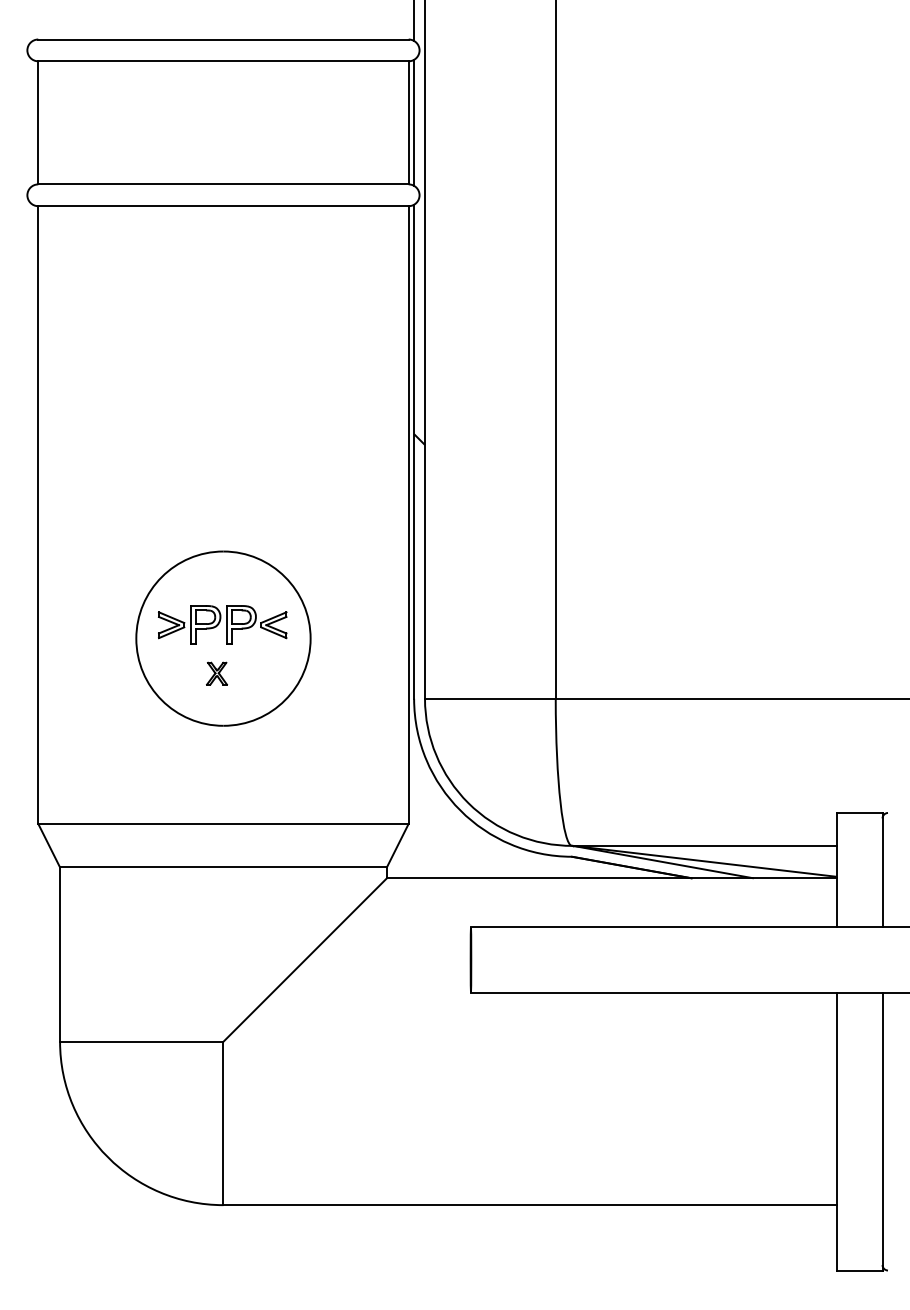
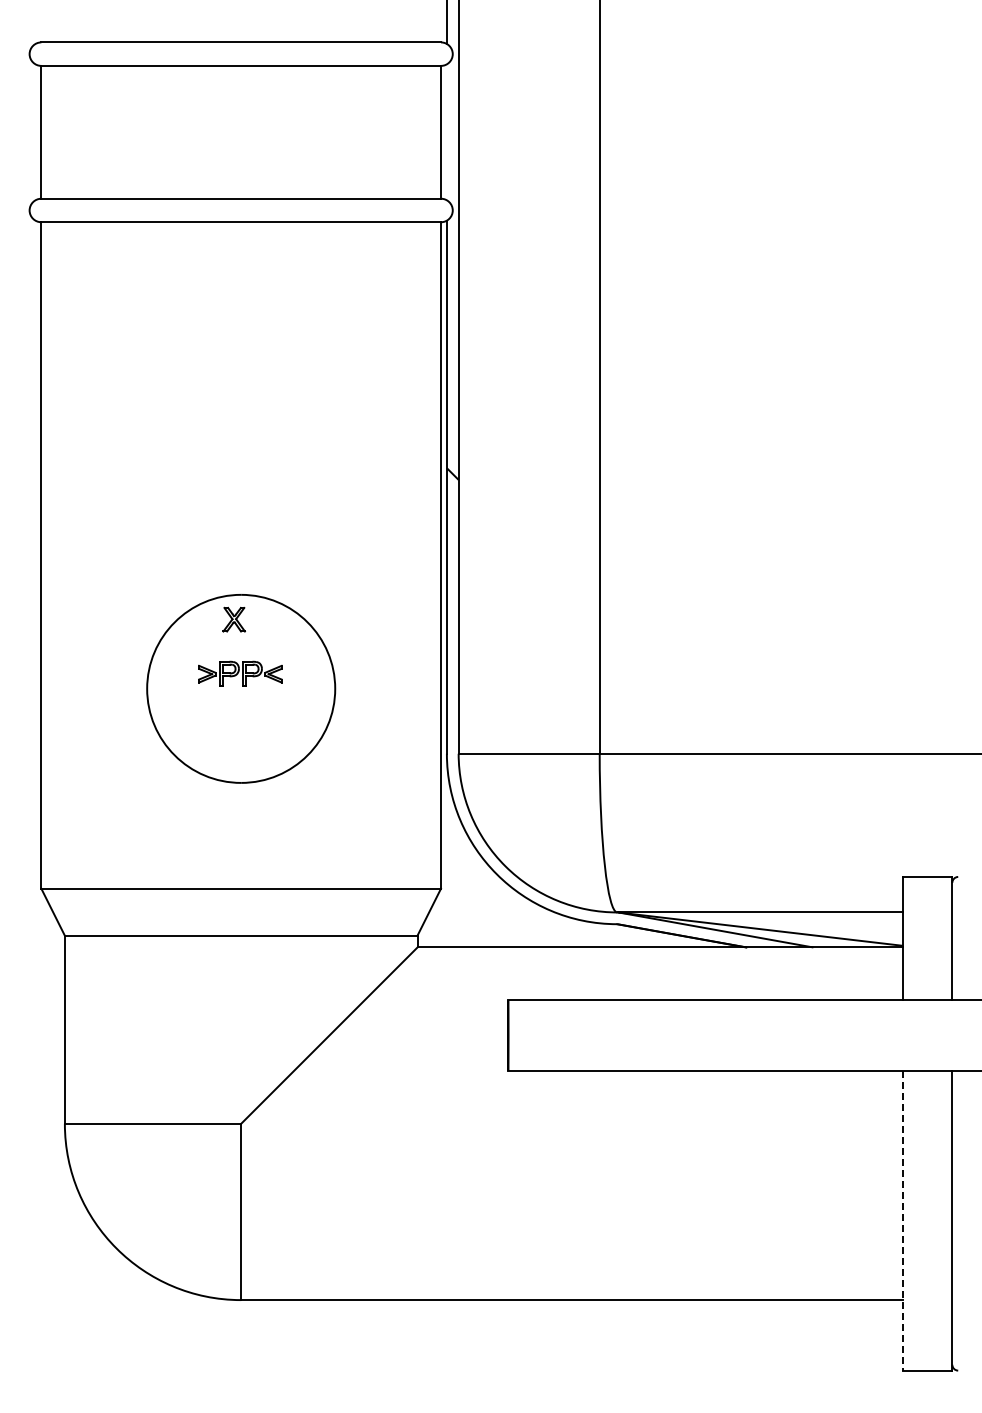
line: (413, 123) -> (446, 132), removed
part: (222, 624) -> (240, 673), size x0.6
part: (216, 673) -> (233, 619), moved
line: (836, 1131) -> (902, 1220), solid -> dashed

